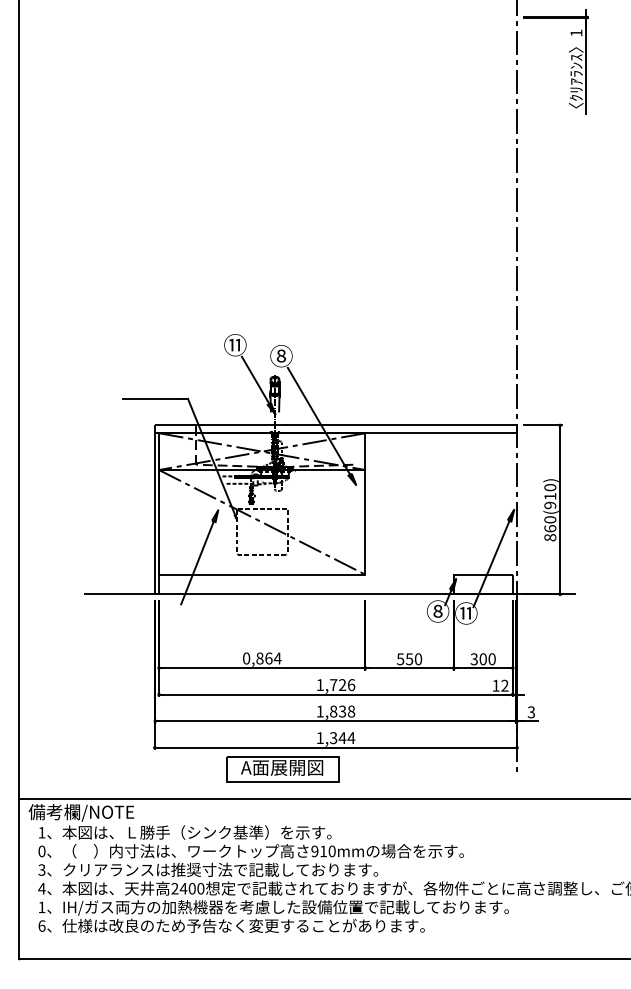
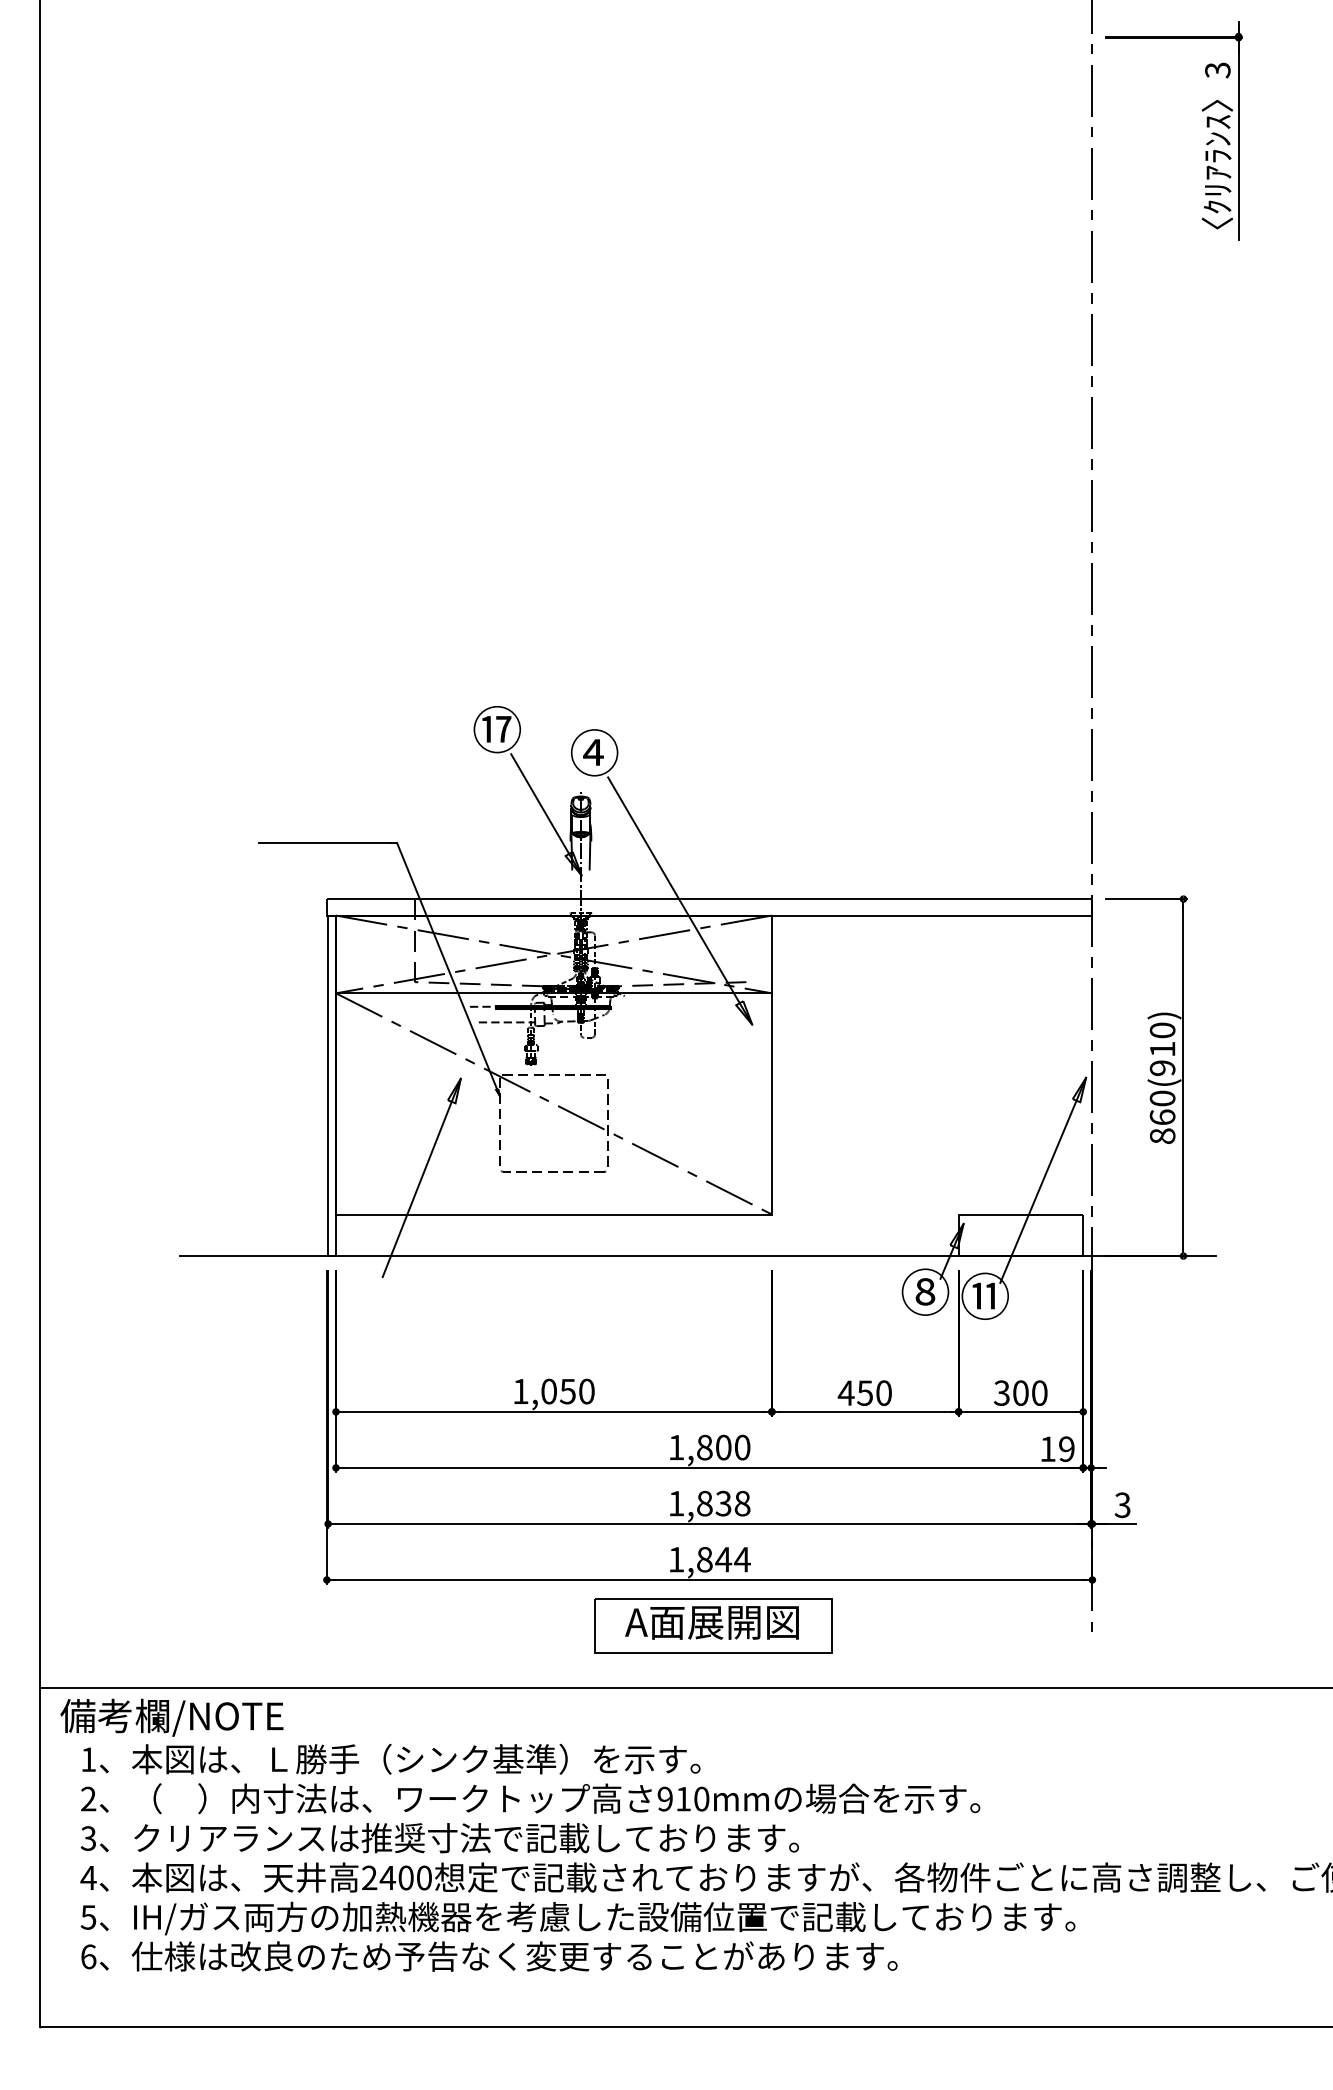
text: (576, 32) -> (1217, 68), 1 -> 3
text: (235, 344) -> (497, 728), ⑪ -> ⑰
text: (280, 355) -> (592, 751), ⑧ -> ④
text: (262, 658) -> (554, 1391), 0,864 -> 1,050
text: (400, 659) -> (846, 1393), 550 -> 450
text: (342, 685) -> (723, 1448), 1,726 -> 1,800
text: (504, 685) -> (1065, 1448), 12 -> 19
text: (333, 737) -> (704, 1558), 1,344 -> 1,844
part: (282, 769) -> (712, 1626), moved
text: (41, 851) -> (87, 1799), 0 -> 2
text: (41, 907) -> (87, 1917), 1 -> 5

